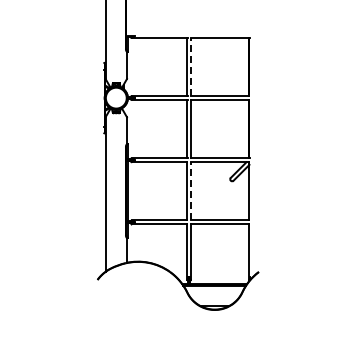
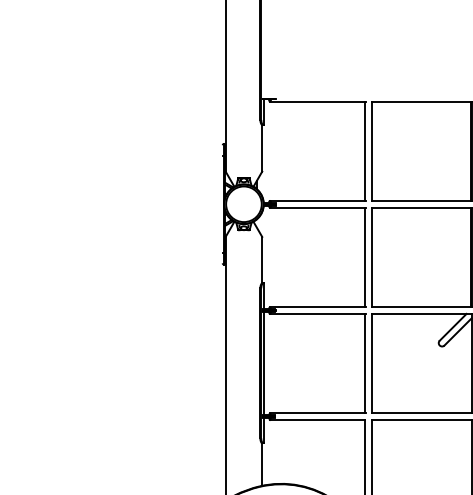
line: (191, 66) -> (372, 150), dashed -> solid
line: (191, 190) -> (372, 362), dashed -> solid

